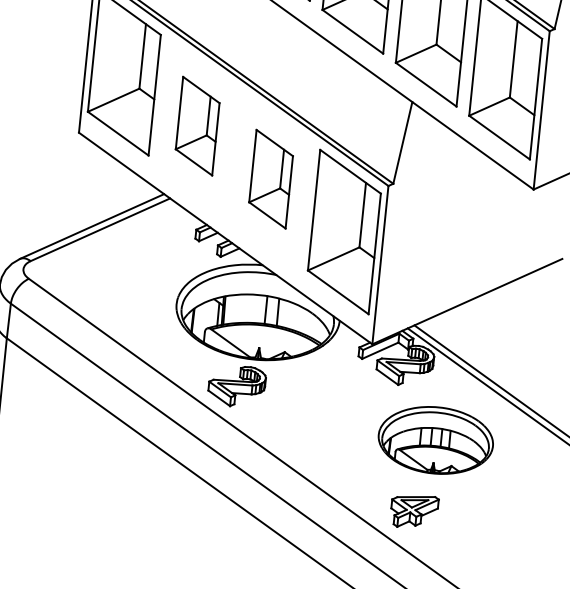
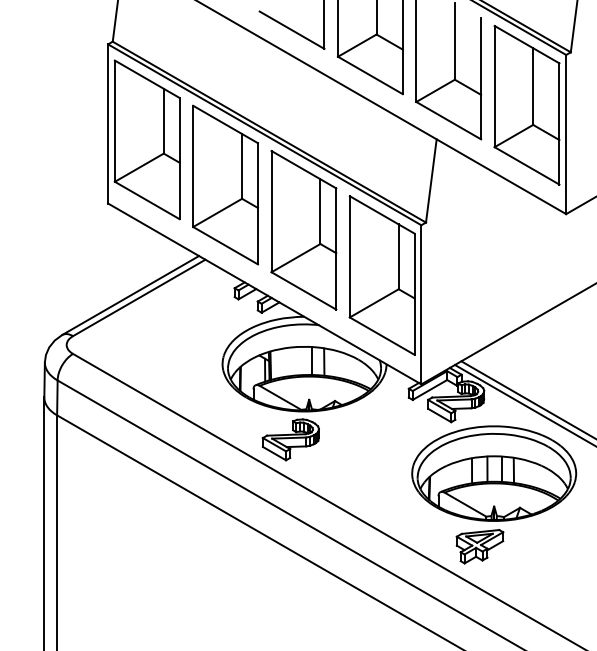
part: (197, 125) -> (225, 184), size x1.67
part: (270, 179) -> (303, 230), size x1.67
part: (436, 440) -> (494, 473), size x1.43

